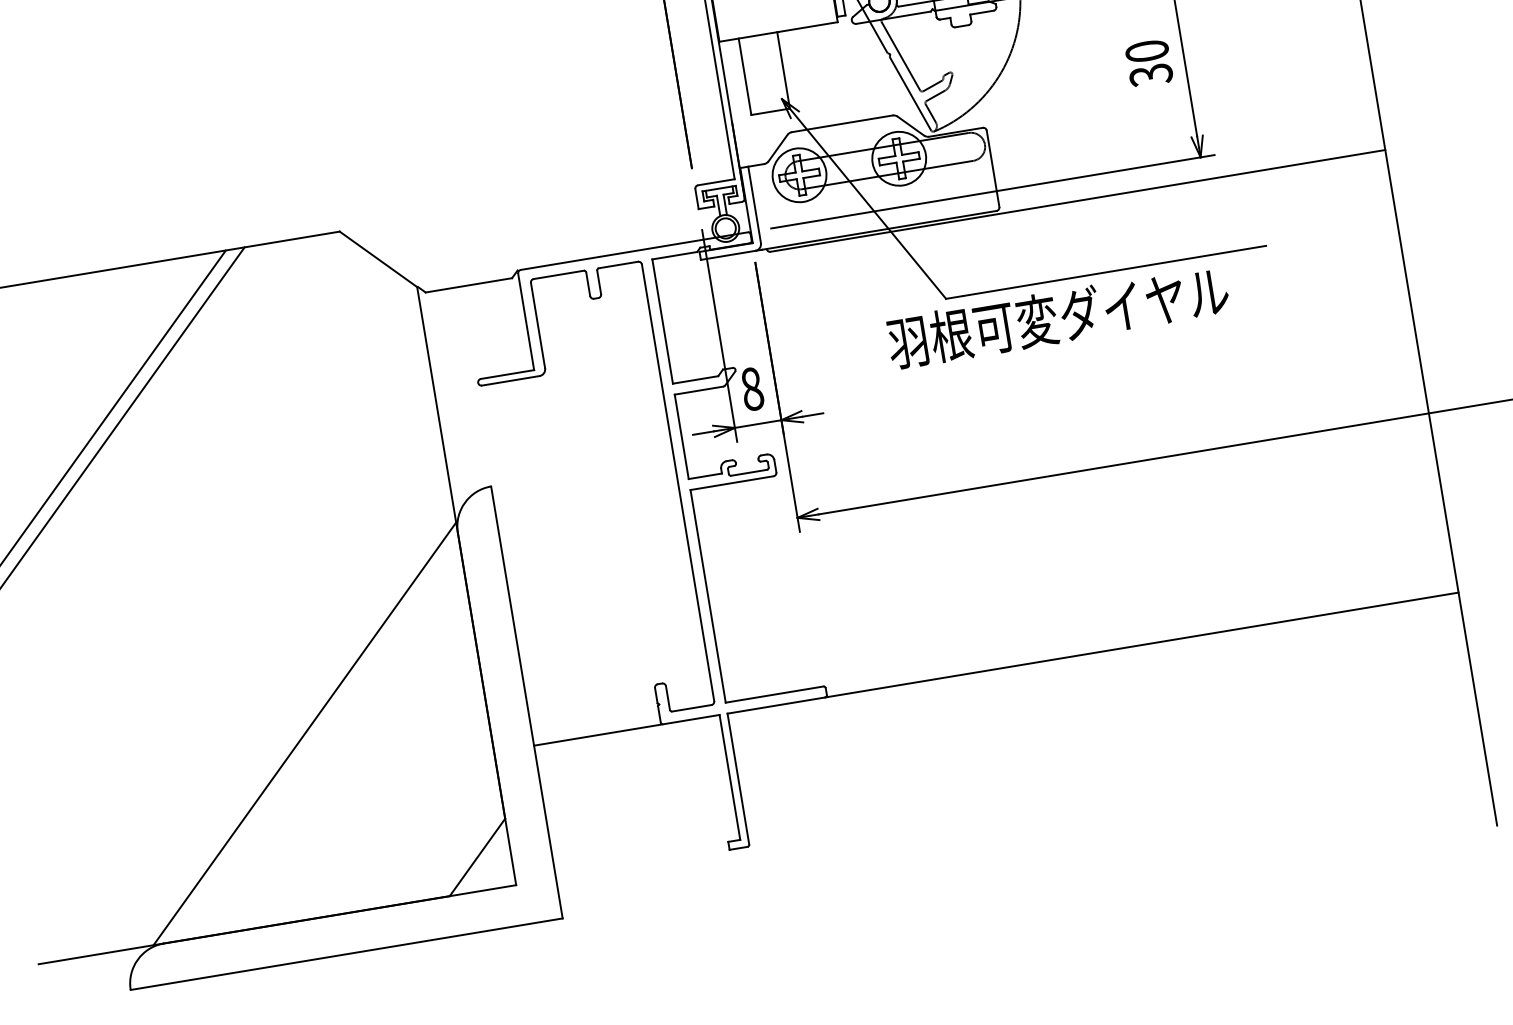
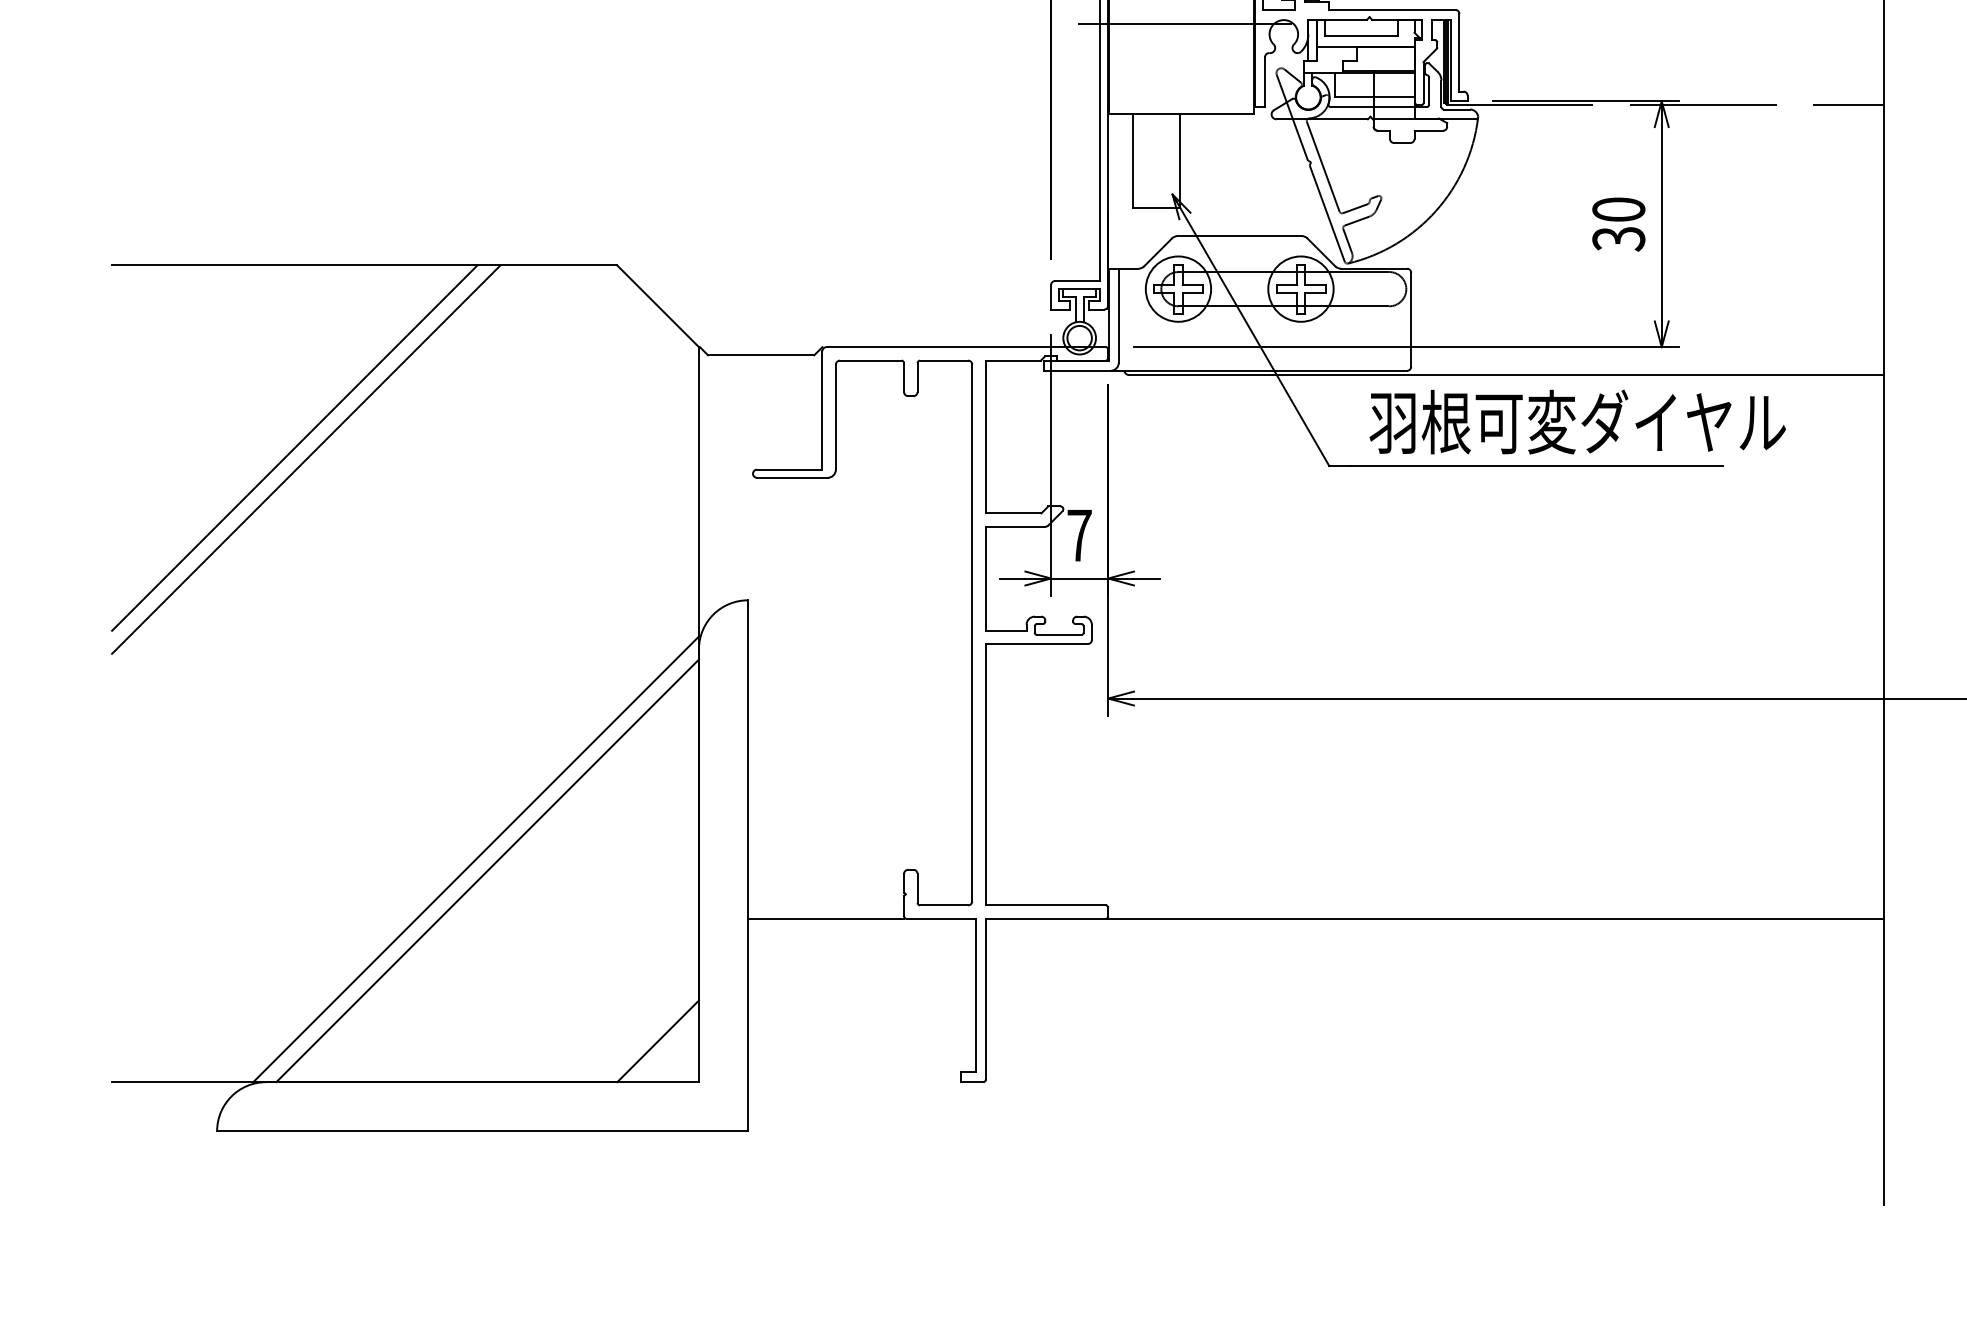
text: (1057, 316) -> (1577, 421), moved
text: (752, 389) -> (1079, 535), 8 -> 7
line: (315, 741) -> (487, 870), added

